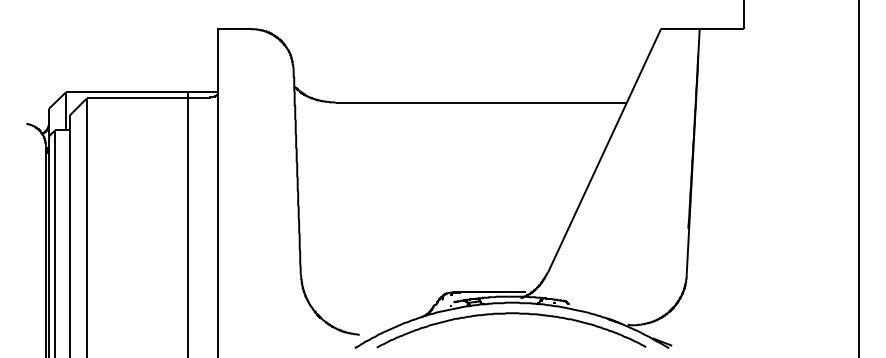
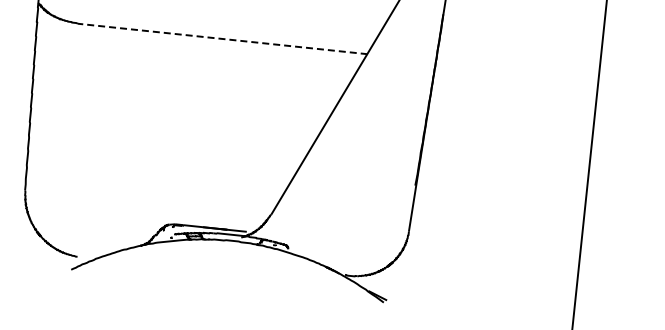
line: (481, 102) -> (222, 38), solid -> dashed
curve: (511, 314) -> (230, 252), removed

